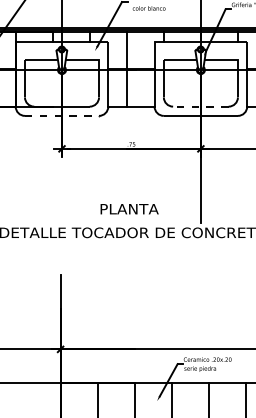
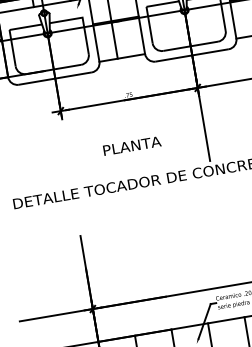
line: (200, 106) -> (190, 46), dashed -> solid
line: (62, 115) -> (55, 78), dashed -> solid
text: (129, 209) -> (132, 146), moved

